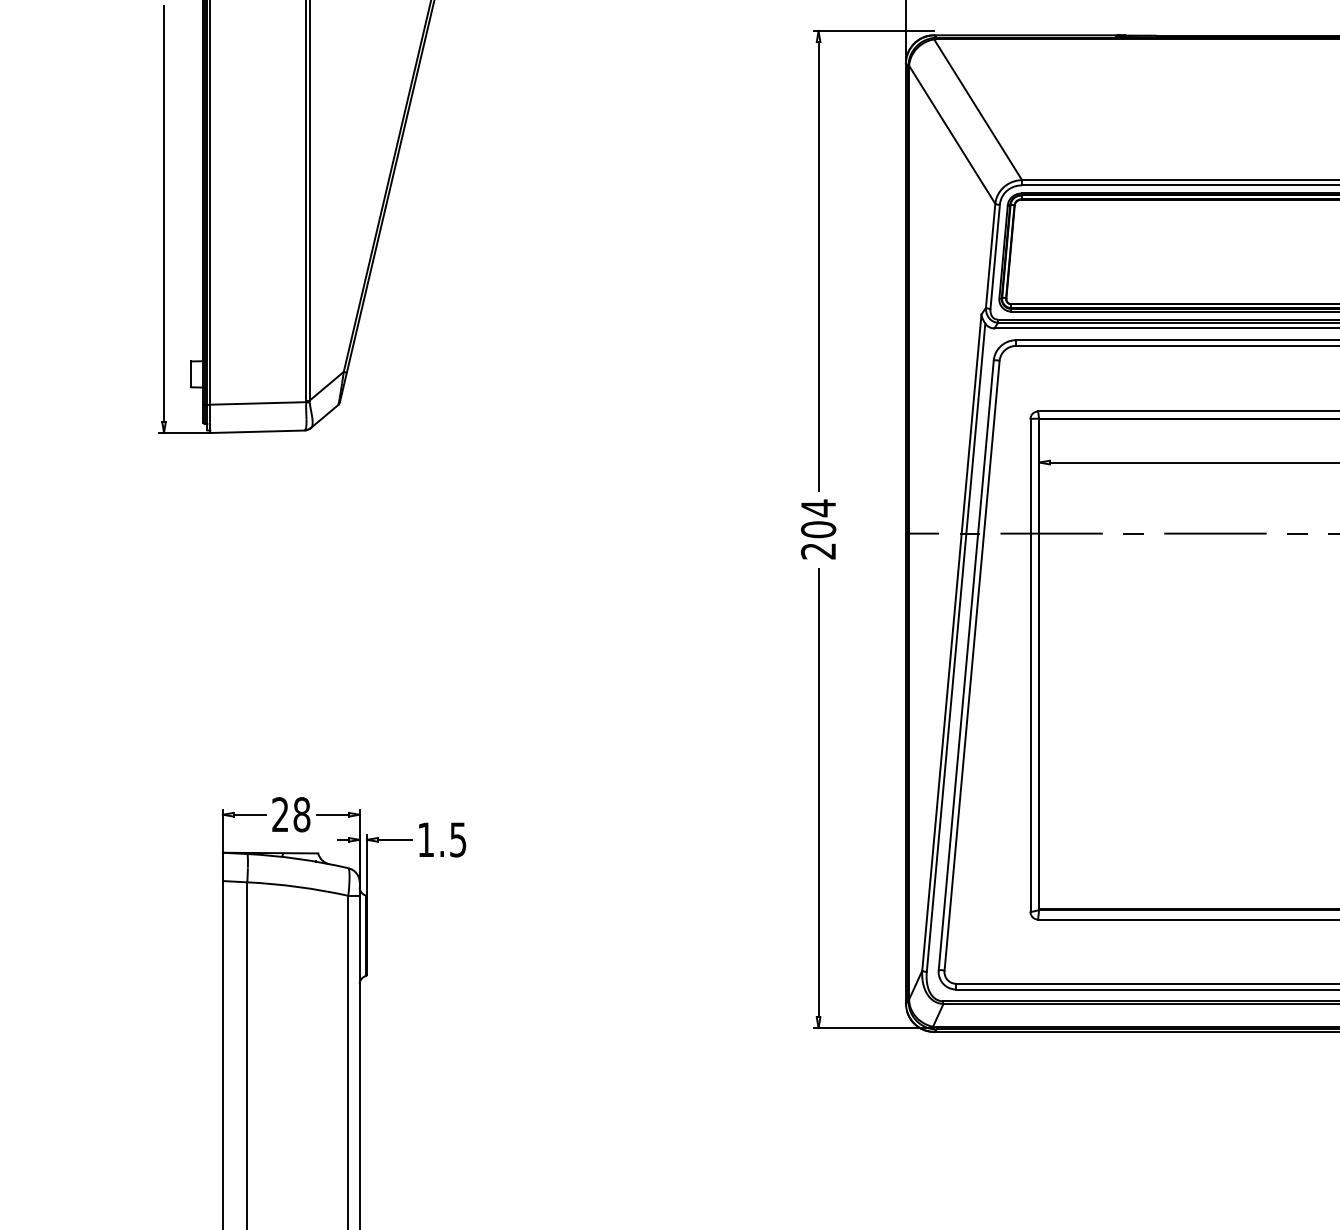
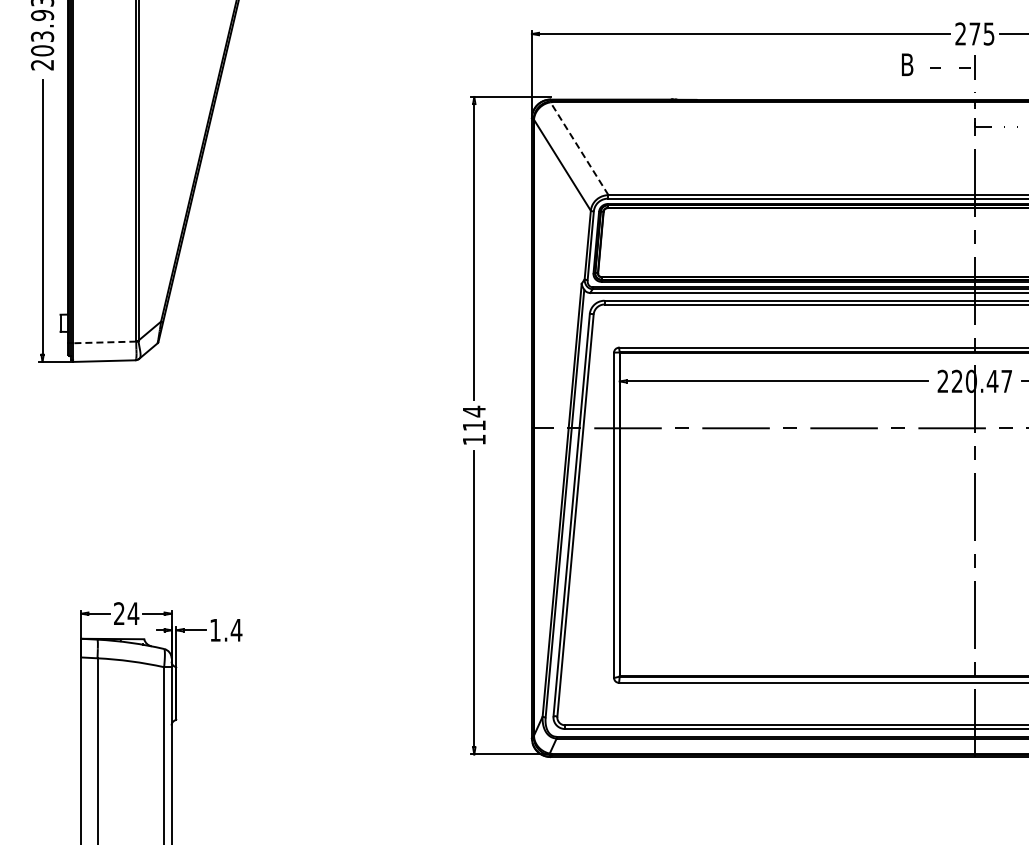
line: (978, 109) -> (579, 148), solid -> dashed
line: (257, 403) -> (104, 342), solid -> dashed
text: (817, 539) -> (473, 432), 204 -> 114
text: (301, 814) -> (133, 613), 28 -> 24
text: (458, 840) -> (236, 630), 1.5 -> 1.4

